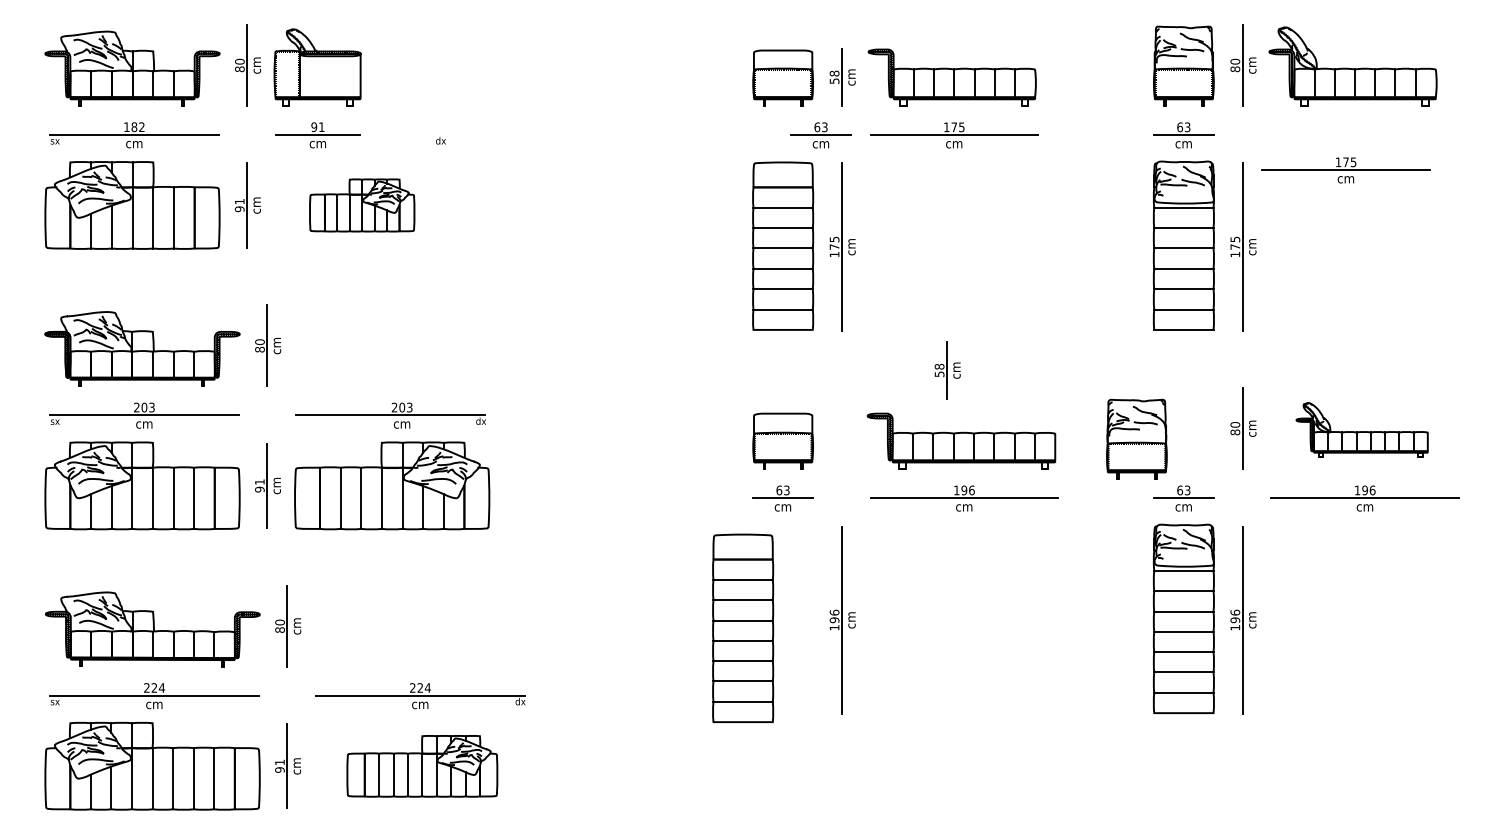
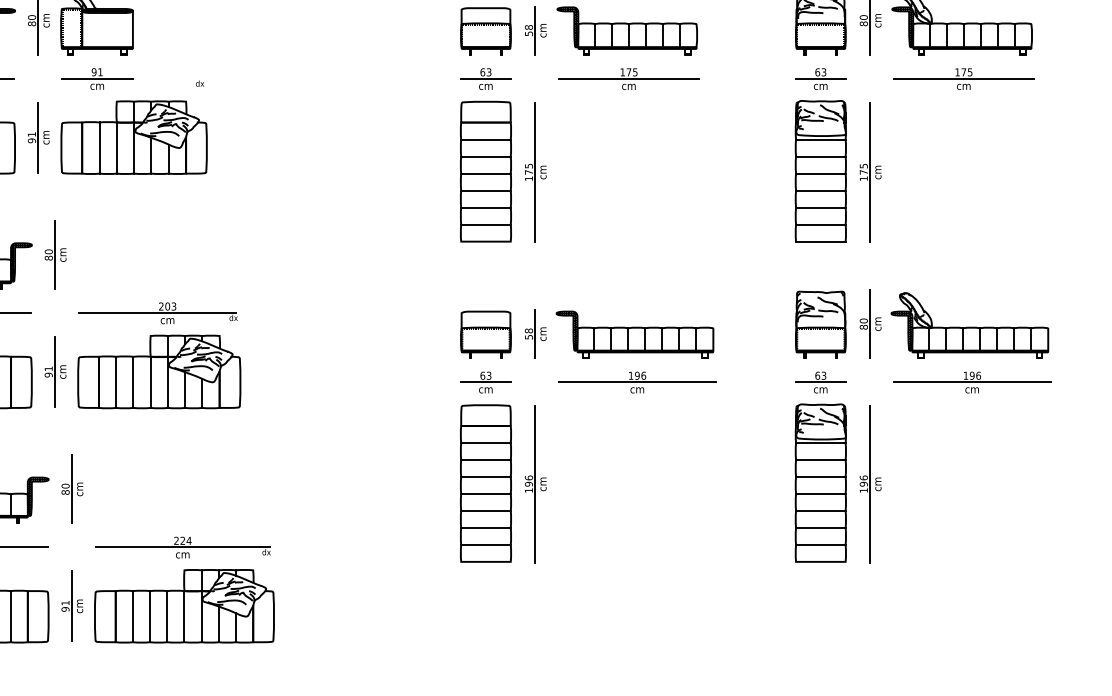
part: (820, 135) -> (485, 79), moved
part: (1345, 170) -> (963, 79), moved
part: (362, 205) -> (134, 137), size x1.67
part: (947, 370) -> (535, 334), moved
part: (1361, 429) -> (969, 324), size x1.43
part: (1136, 438) -> (820, 324), moved
part: (743, 627) -> (486, 482), moved
part: (422, 766) -> (184, 606), size x1.43

